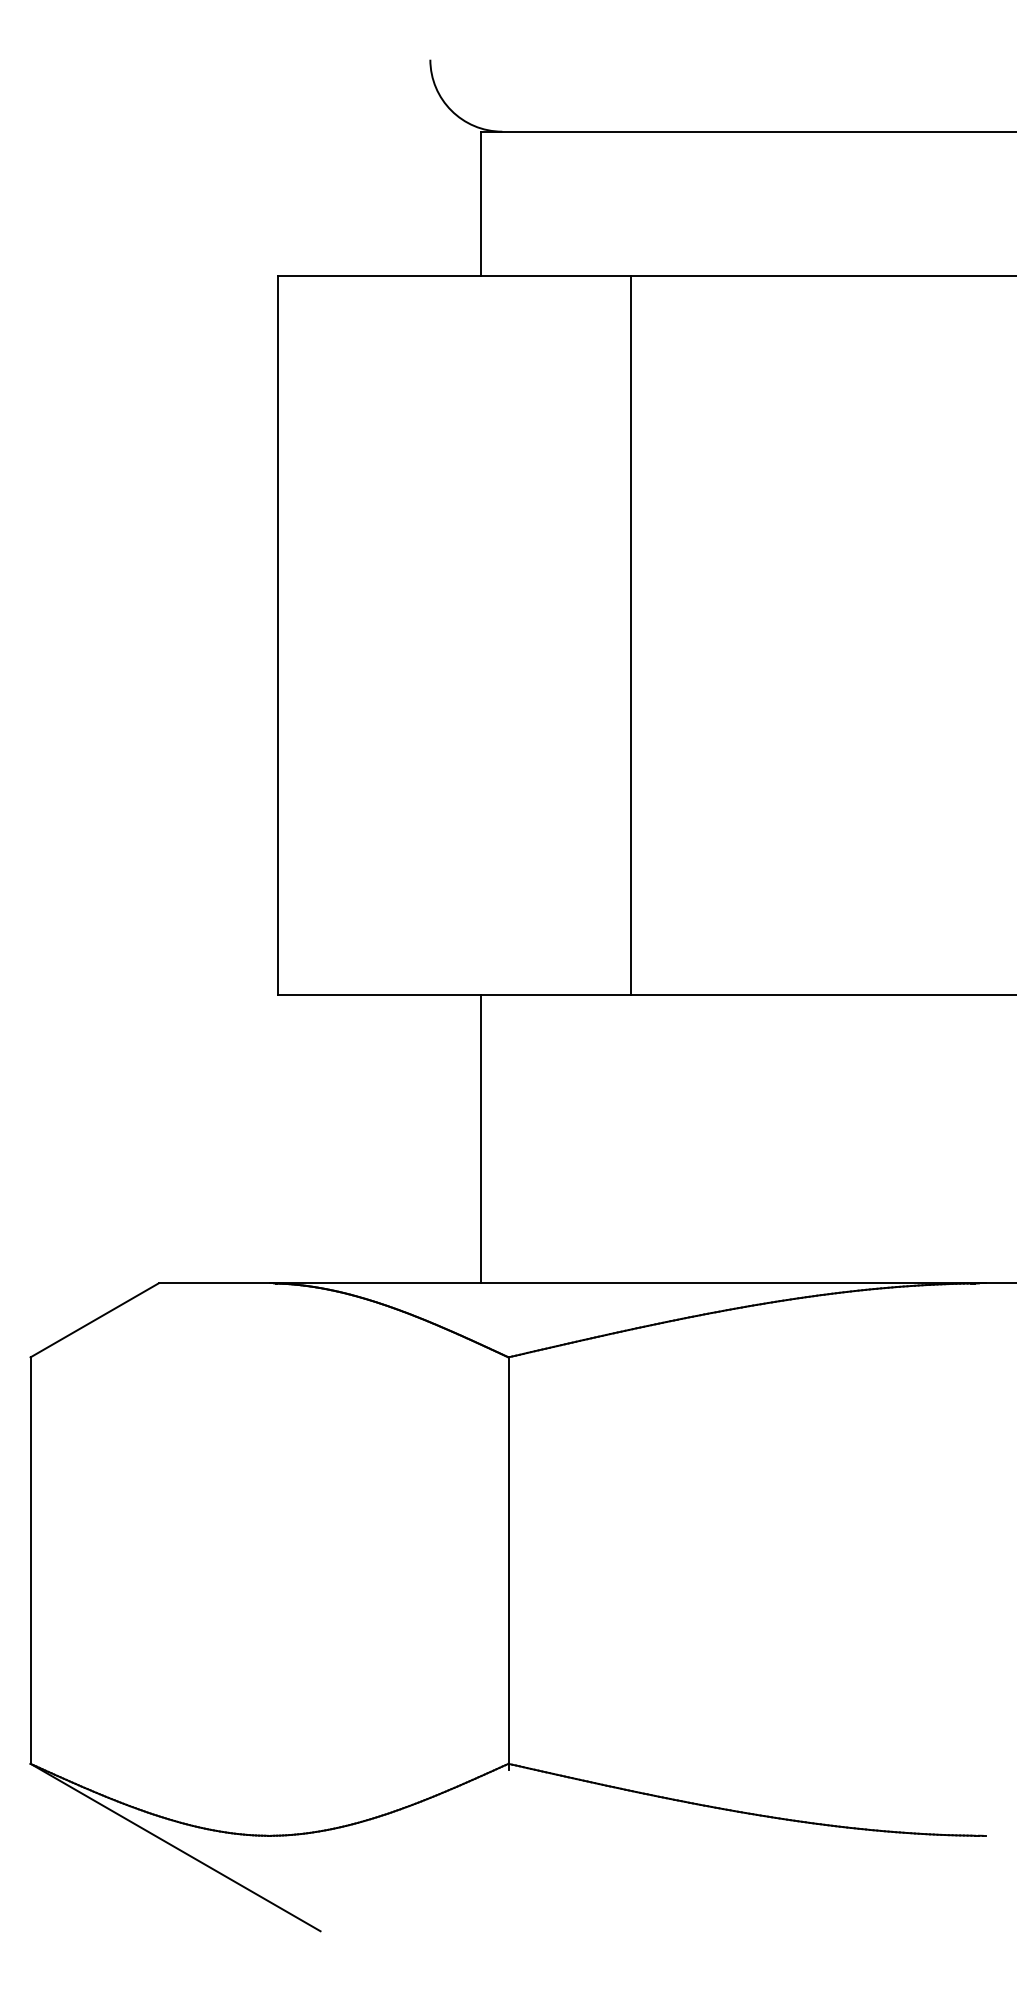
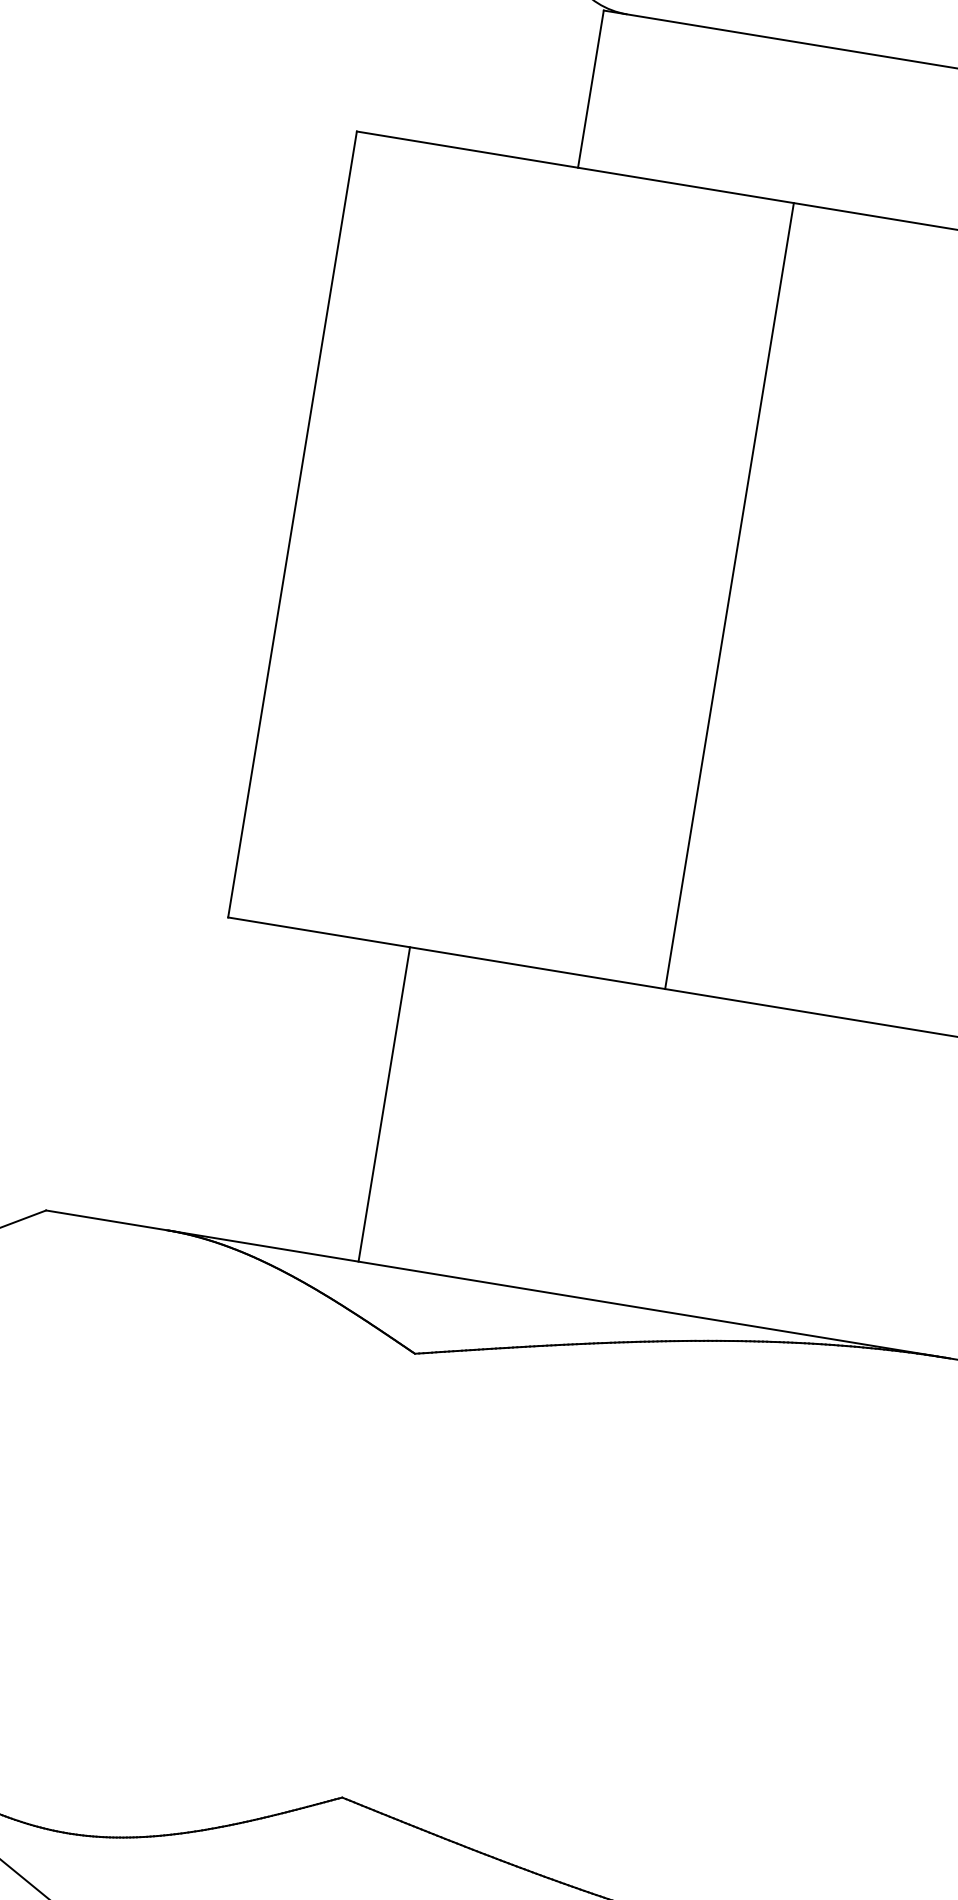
line: (631, 635) -> (729, 595), moved
line: (480, 1139) -> (384, 1104), moved
line: (508, 1563) -> (378, 1578), removed

